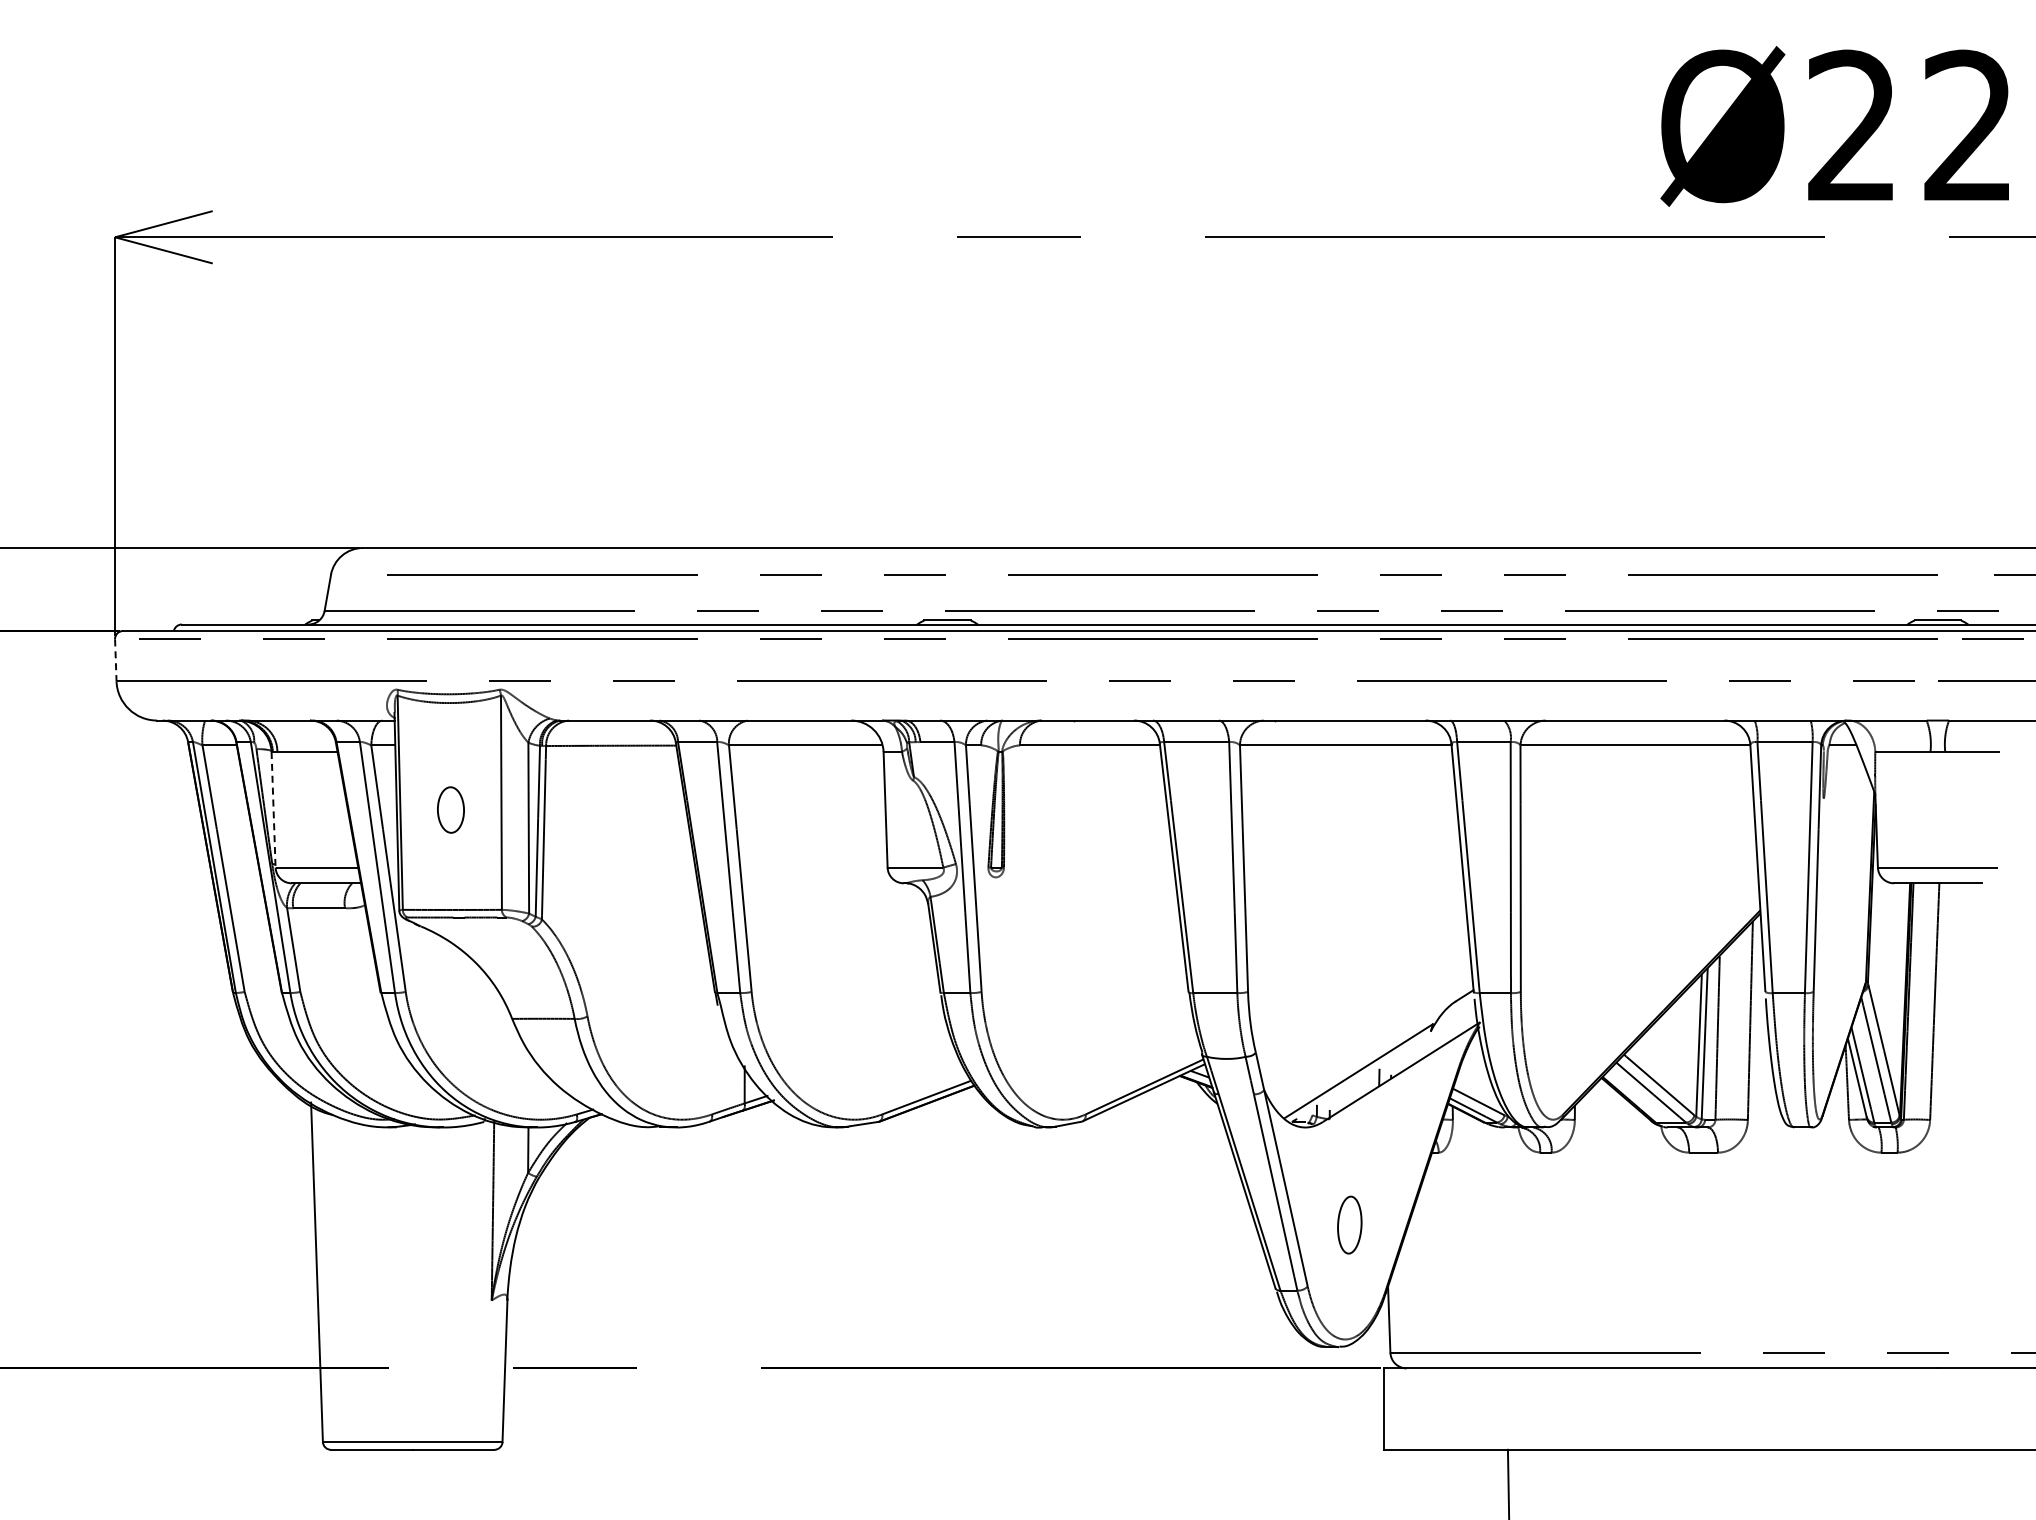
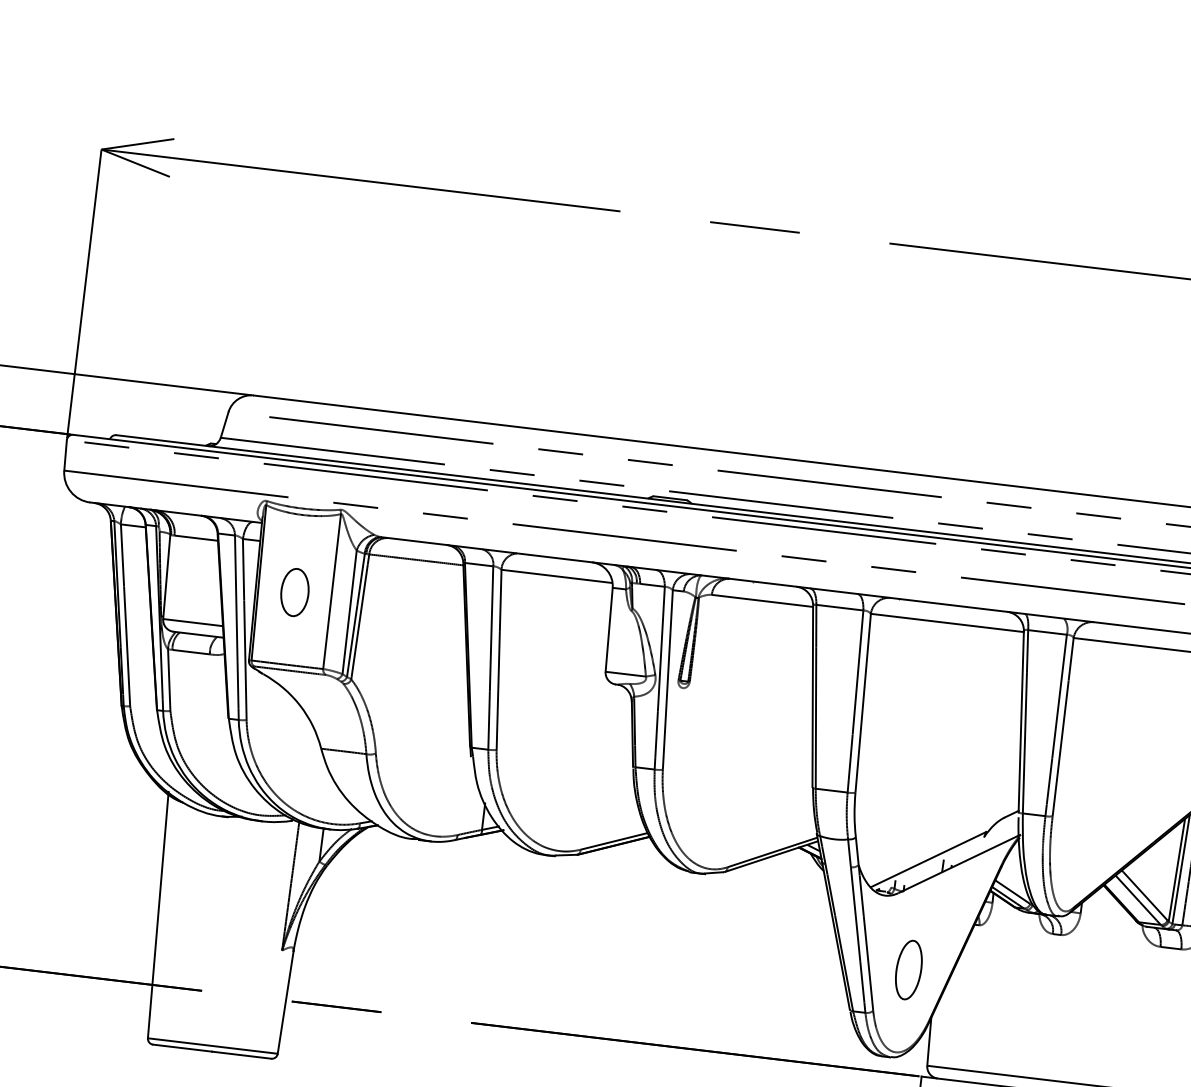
line: (115, 660) -> (65, 455), dashed -> solid
line: (273, 809) -> (166, 576), dashed -> solid
part: (450, 809) -> (294, 592), size x1.43
part: (1349, 1224) -> (908, 969), size x1.43

